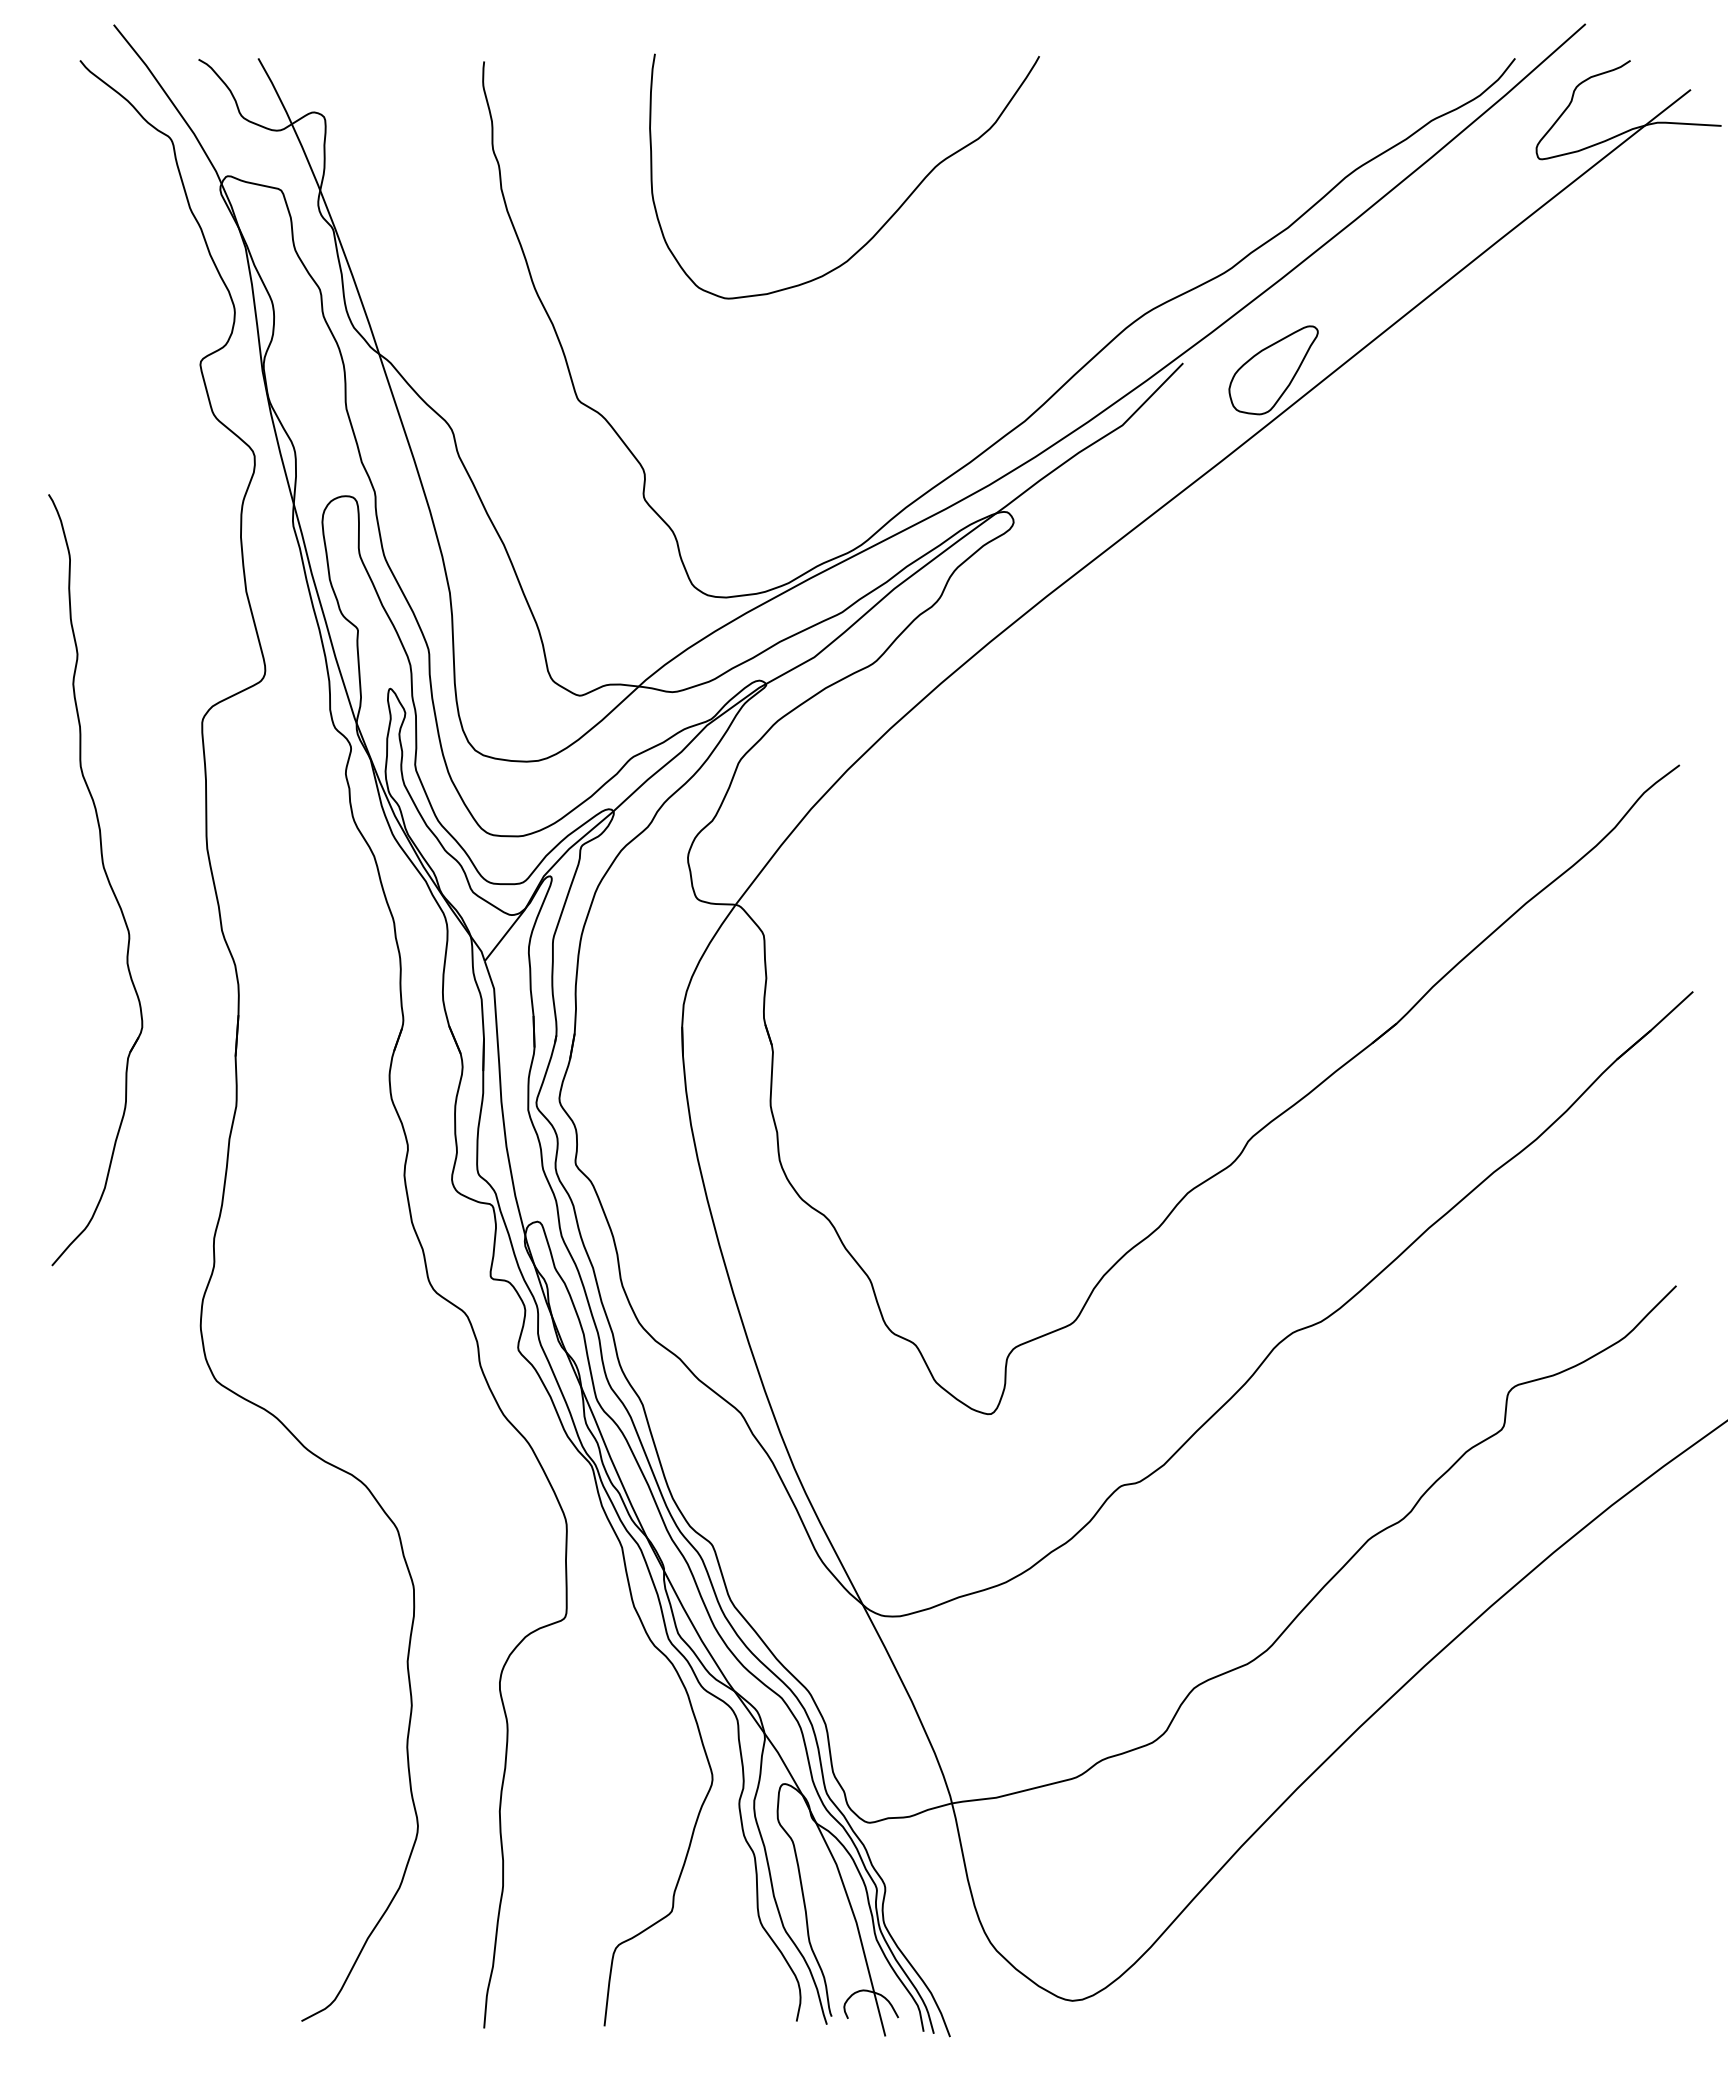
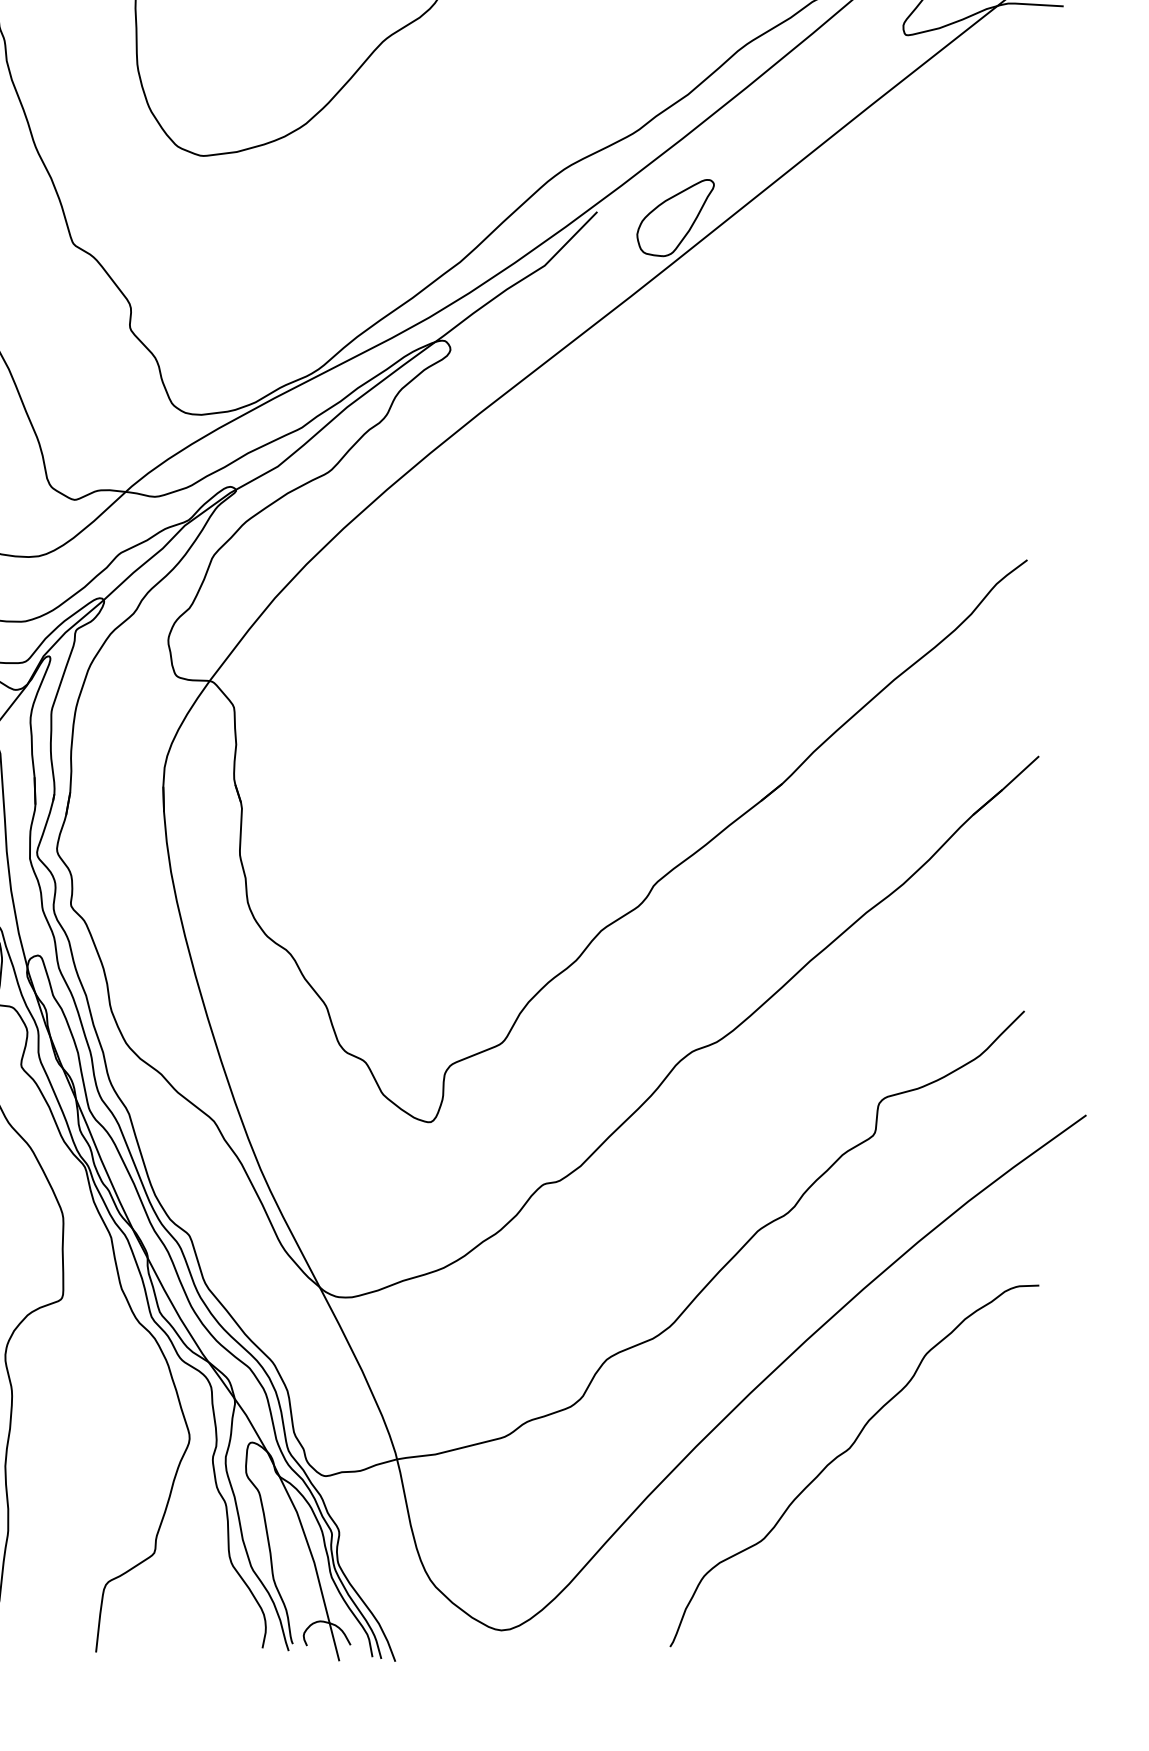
curve: (1468, 1796) -> (844, 1453), added

